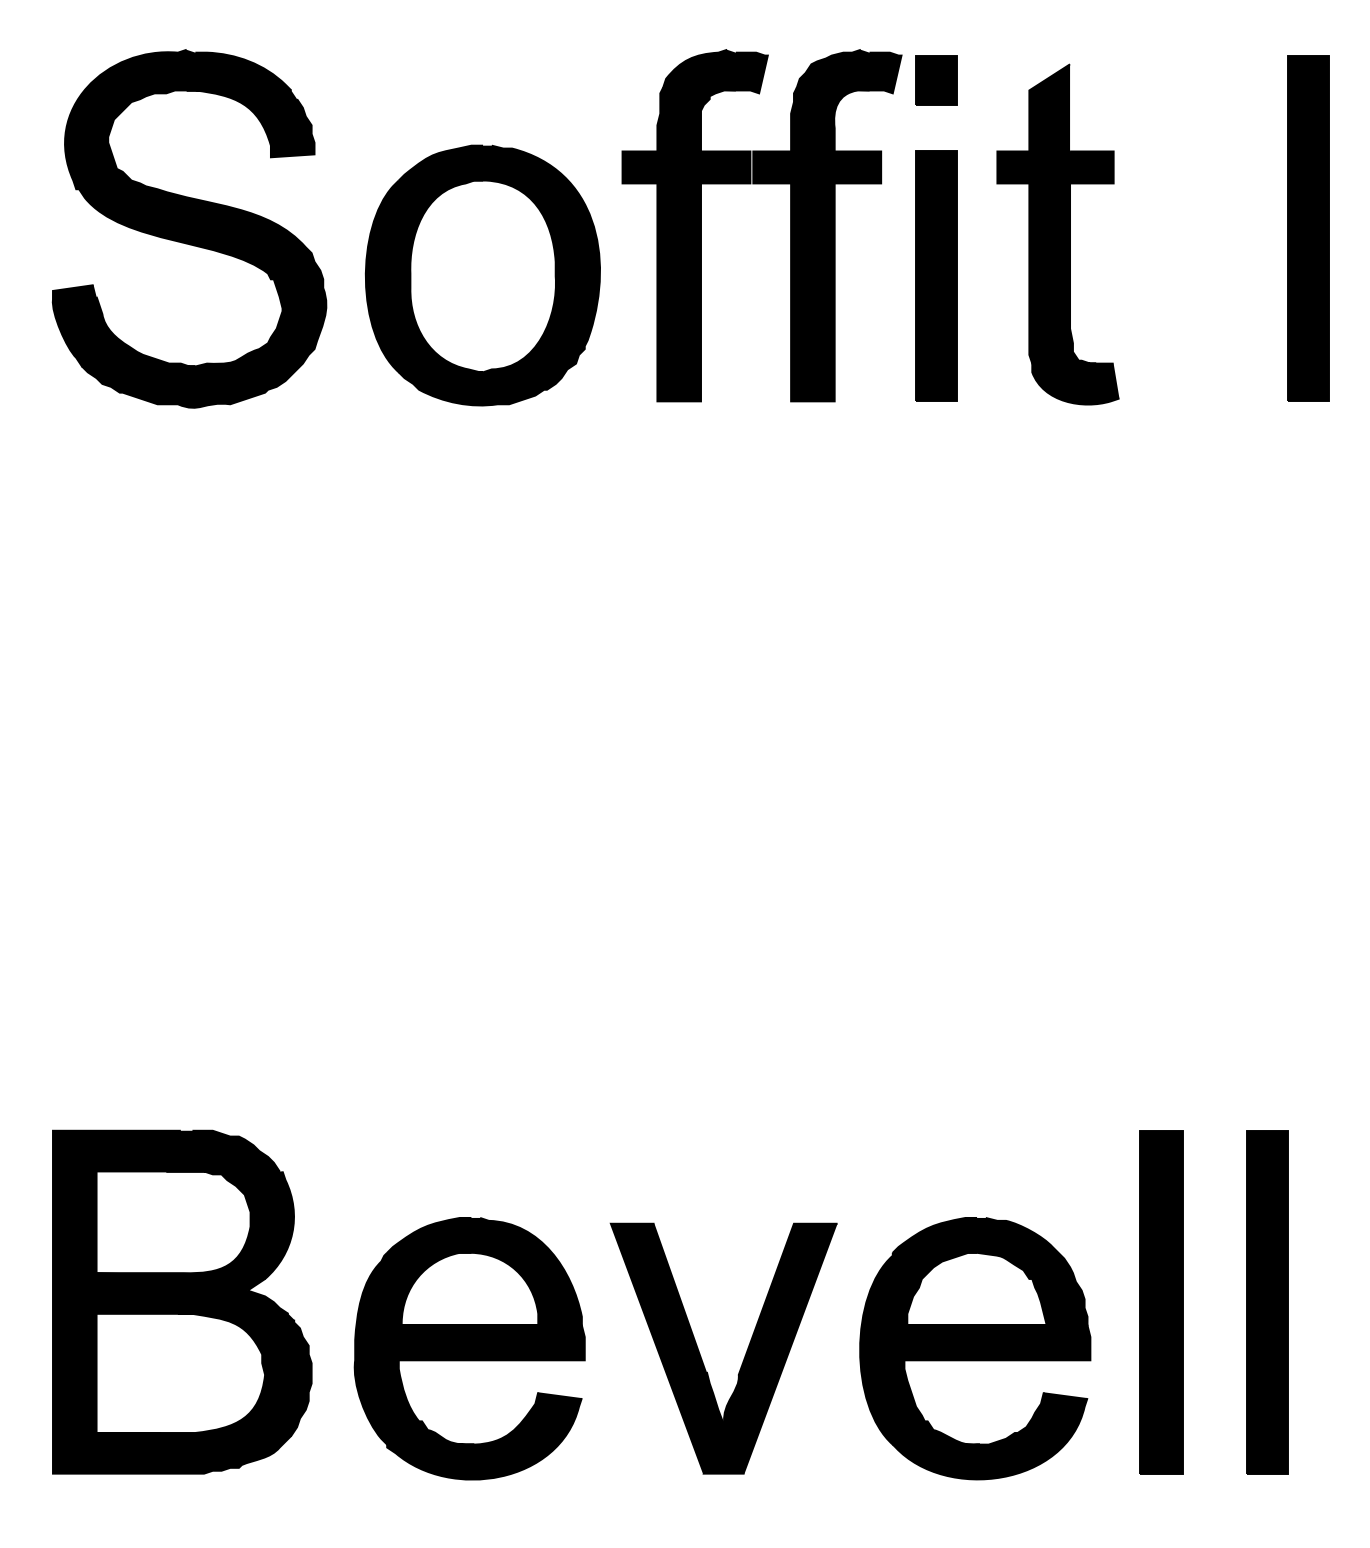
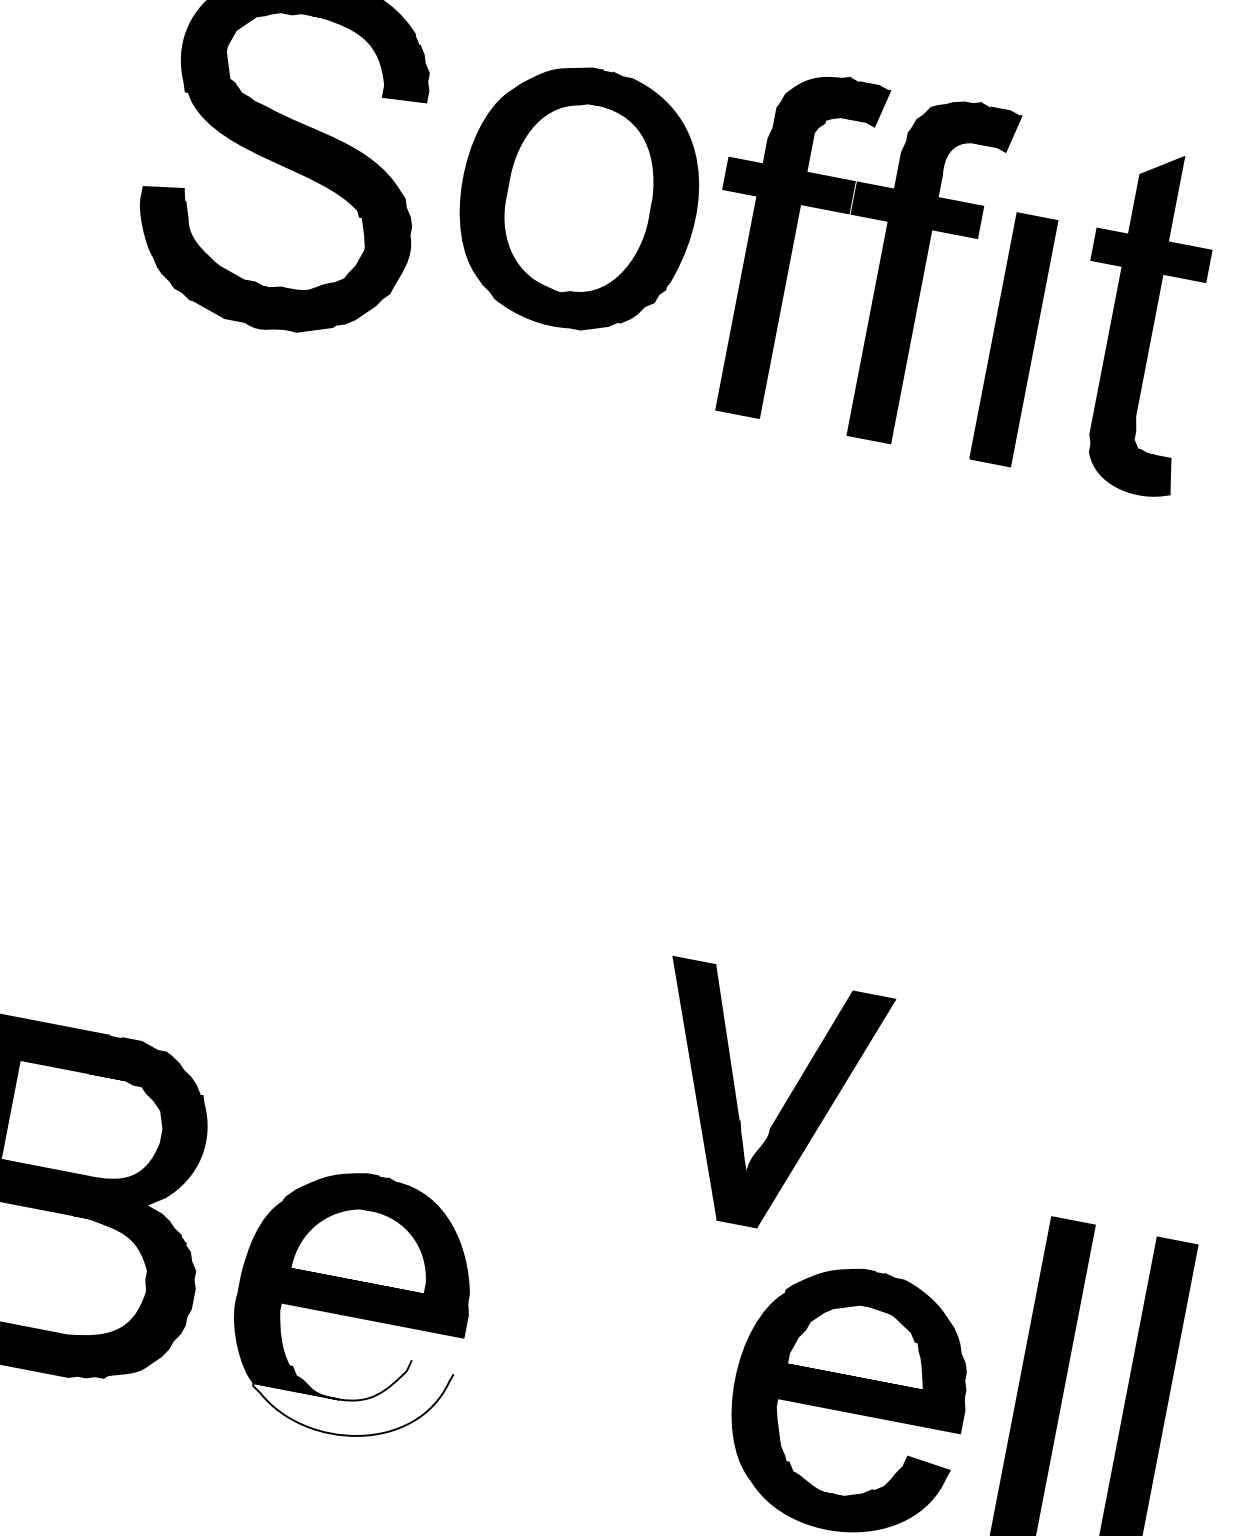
part: (936, 80) -> (1050, 147), removed
part: (482, 275) -> (578, 198), moved
part: (744, 1355) -> (779, 1111), moved
fill: (484, 1435) -> (350, 1392), removed

